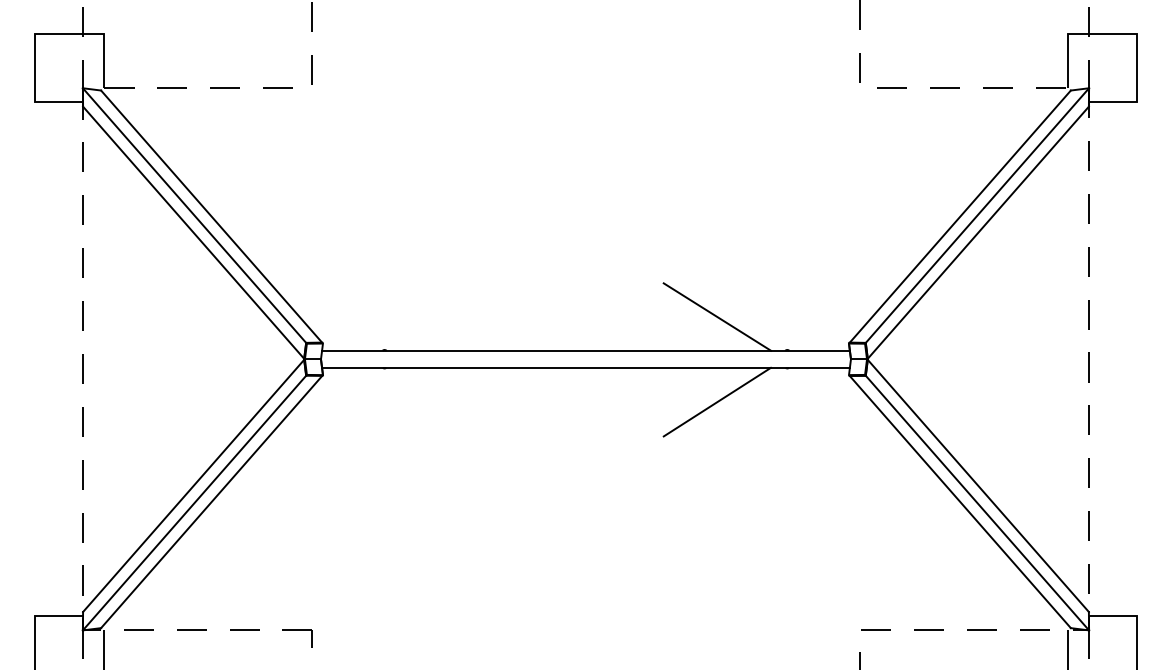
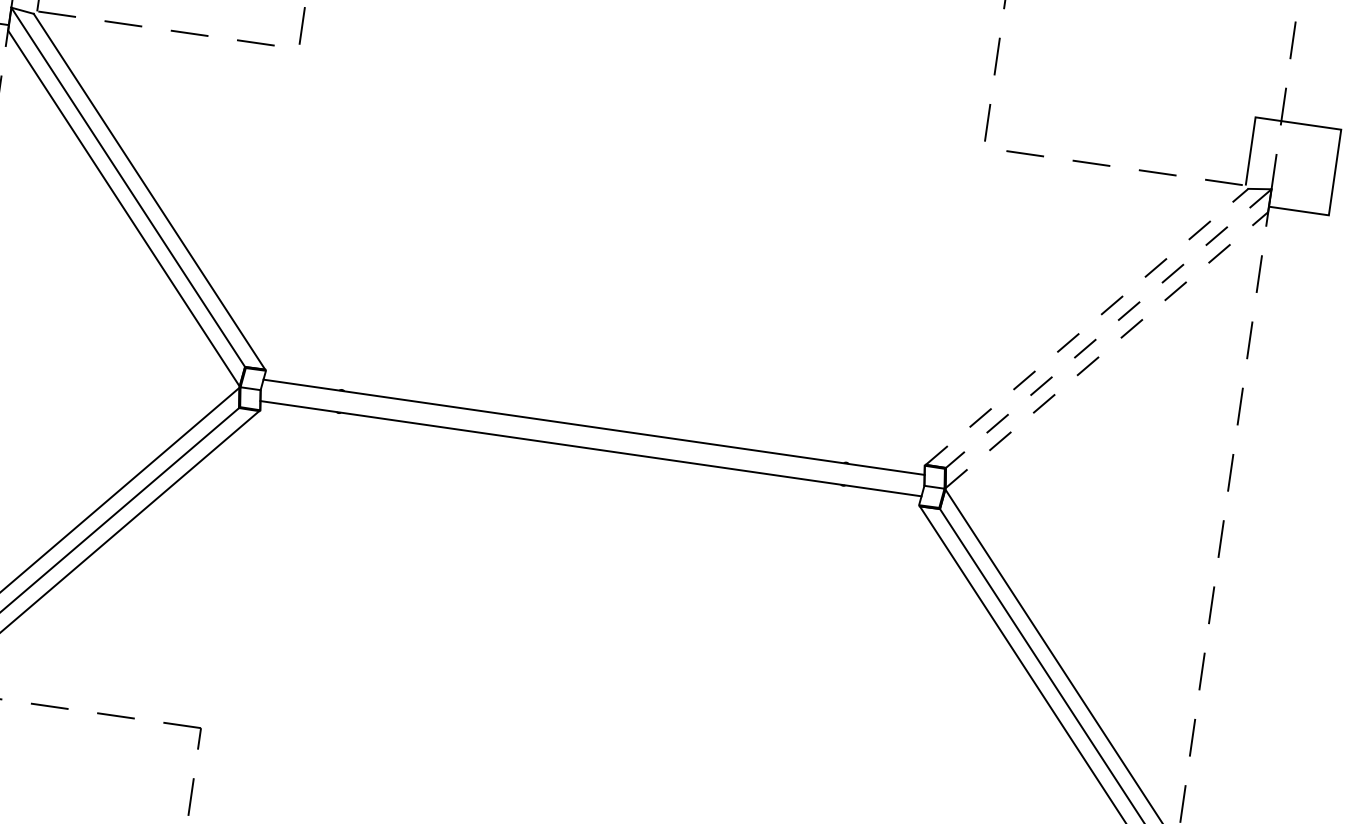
line: (977, 215) -> (1108, 328), solid -> dashed
line: (960, 216) -> (1087, 326), solid -> dashed
line: (978, 232) -> (1107, 349), solid -> dashed
line: (717, 316) -> (764, 408), removed
line: (716, 401) -> (748, 514), removed

